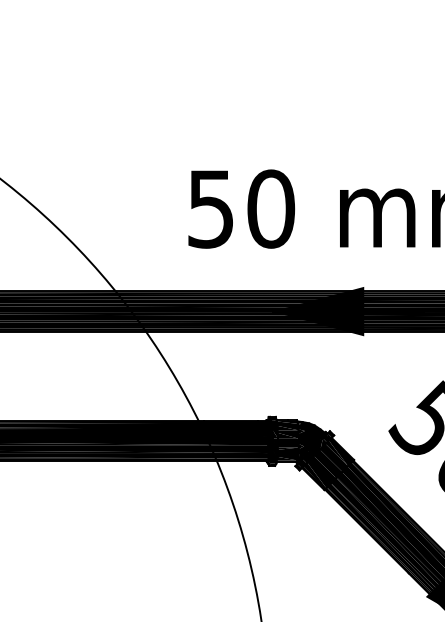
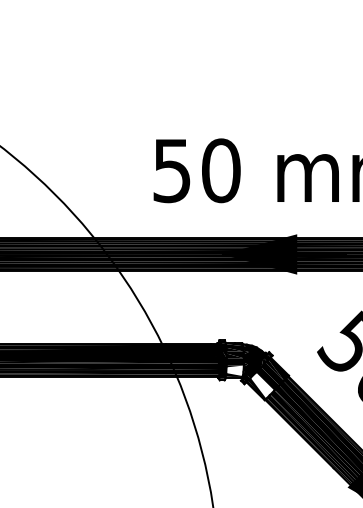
fill: (287, 453) -> (234, 370), removed
fill: (321, 472) -> (262, 385), removed

